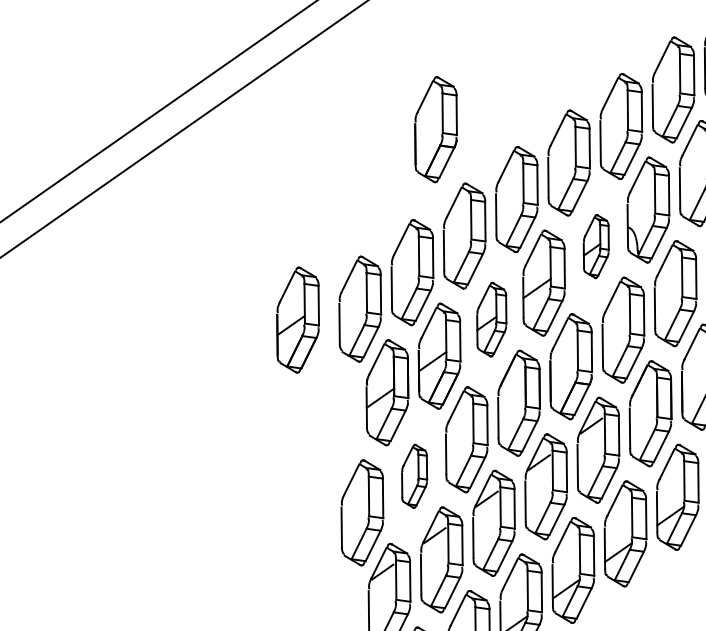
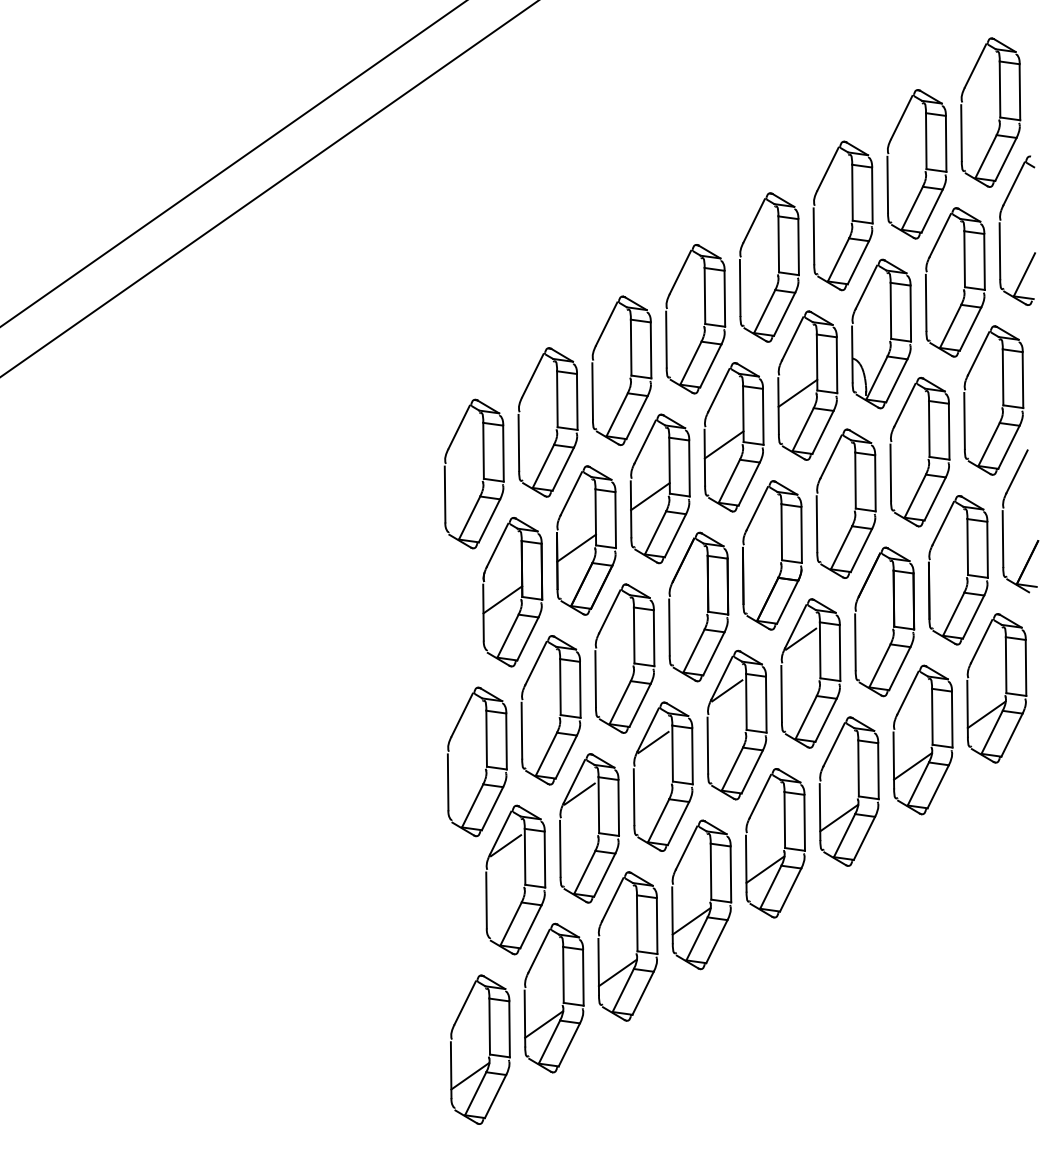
part: (436, 129) -> (581, 220), removed
part: (596, 246) -> (807, 385), size x1.67
part: (491, 319) -> (659, 488), size x1.43
part: (298, 320) -> (386, 489), removed
part: (414, 476) -> (550, 710), size x1.67

